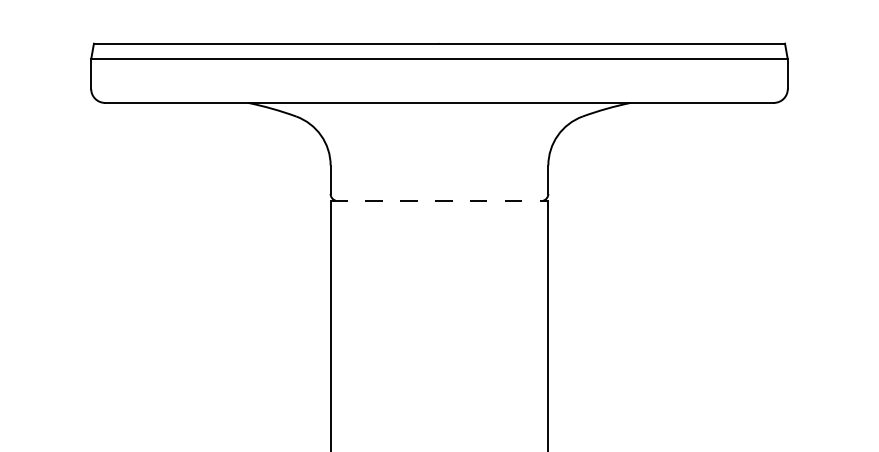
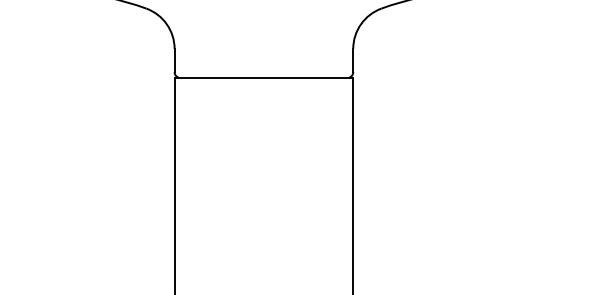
line: (439, 200) -> (263, 77), dashed -> solid

